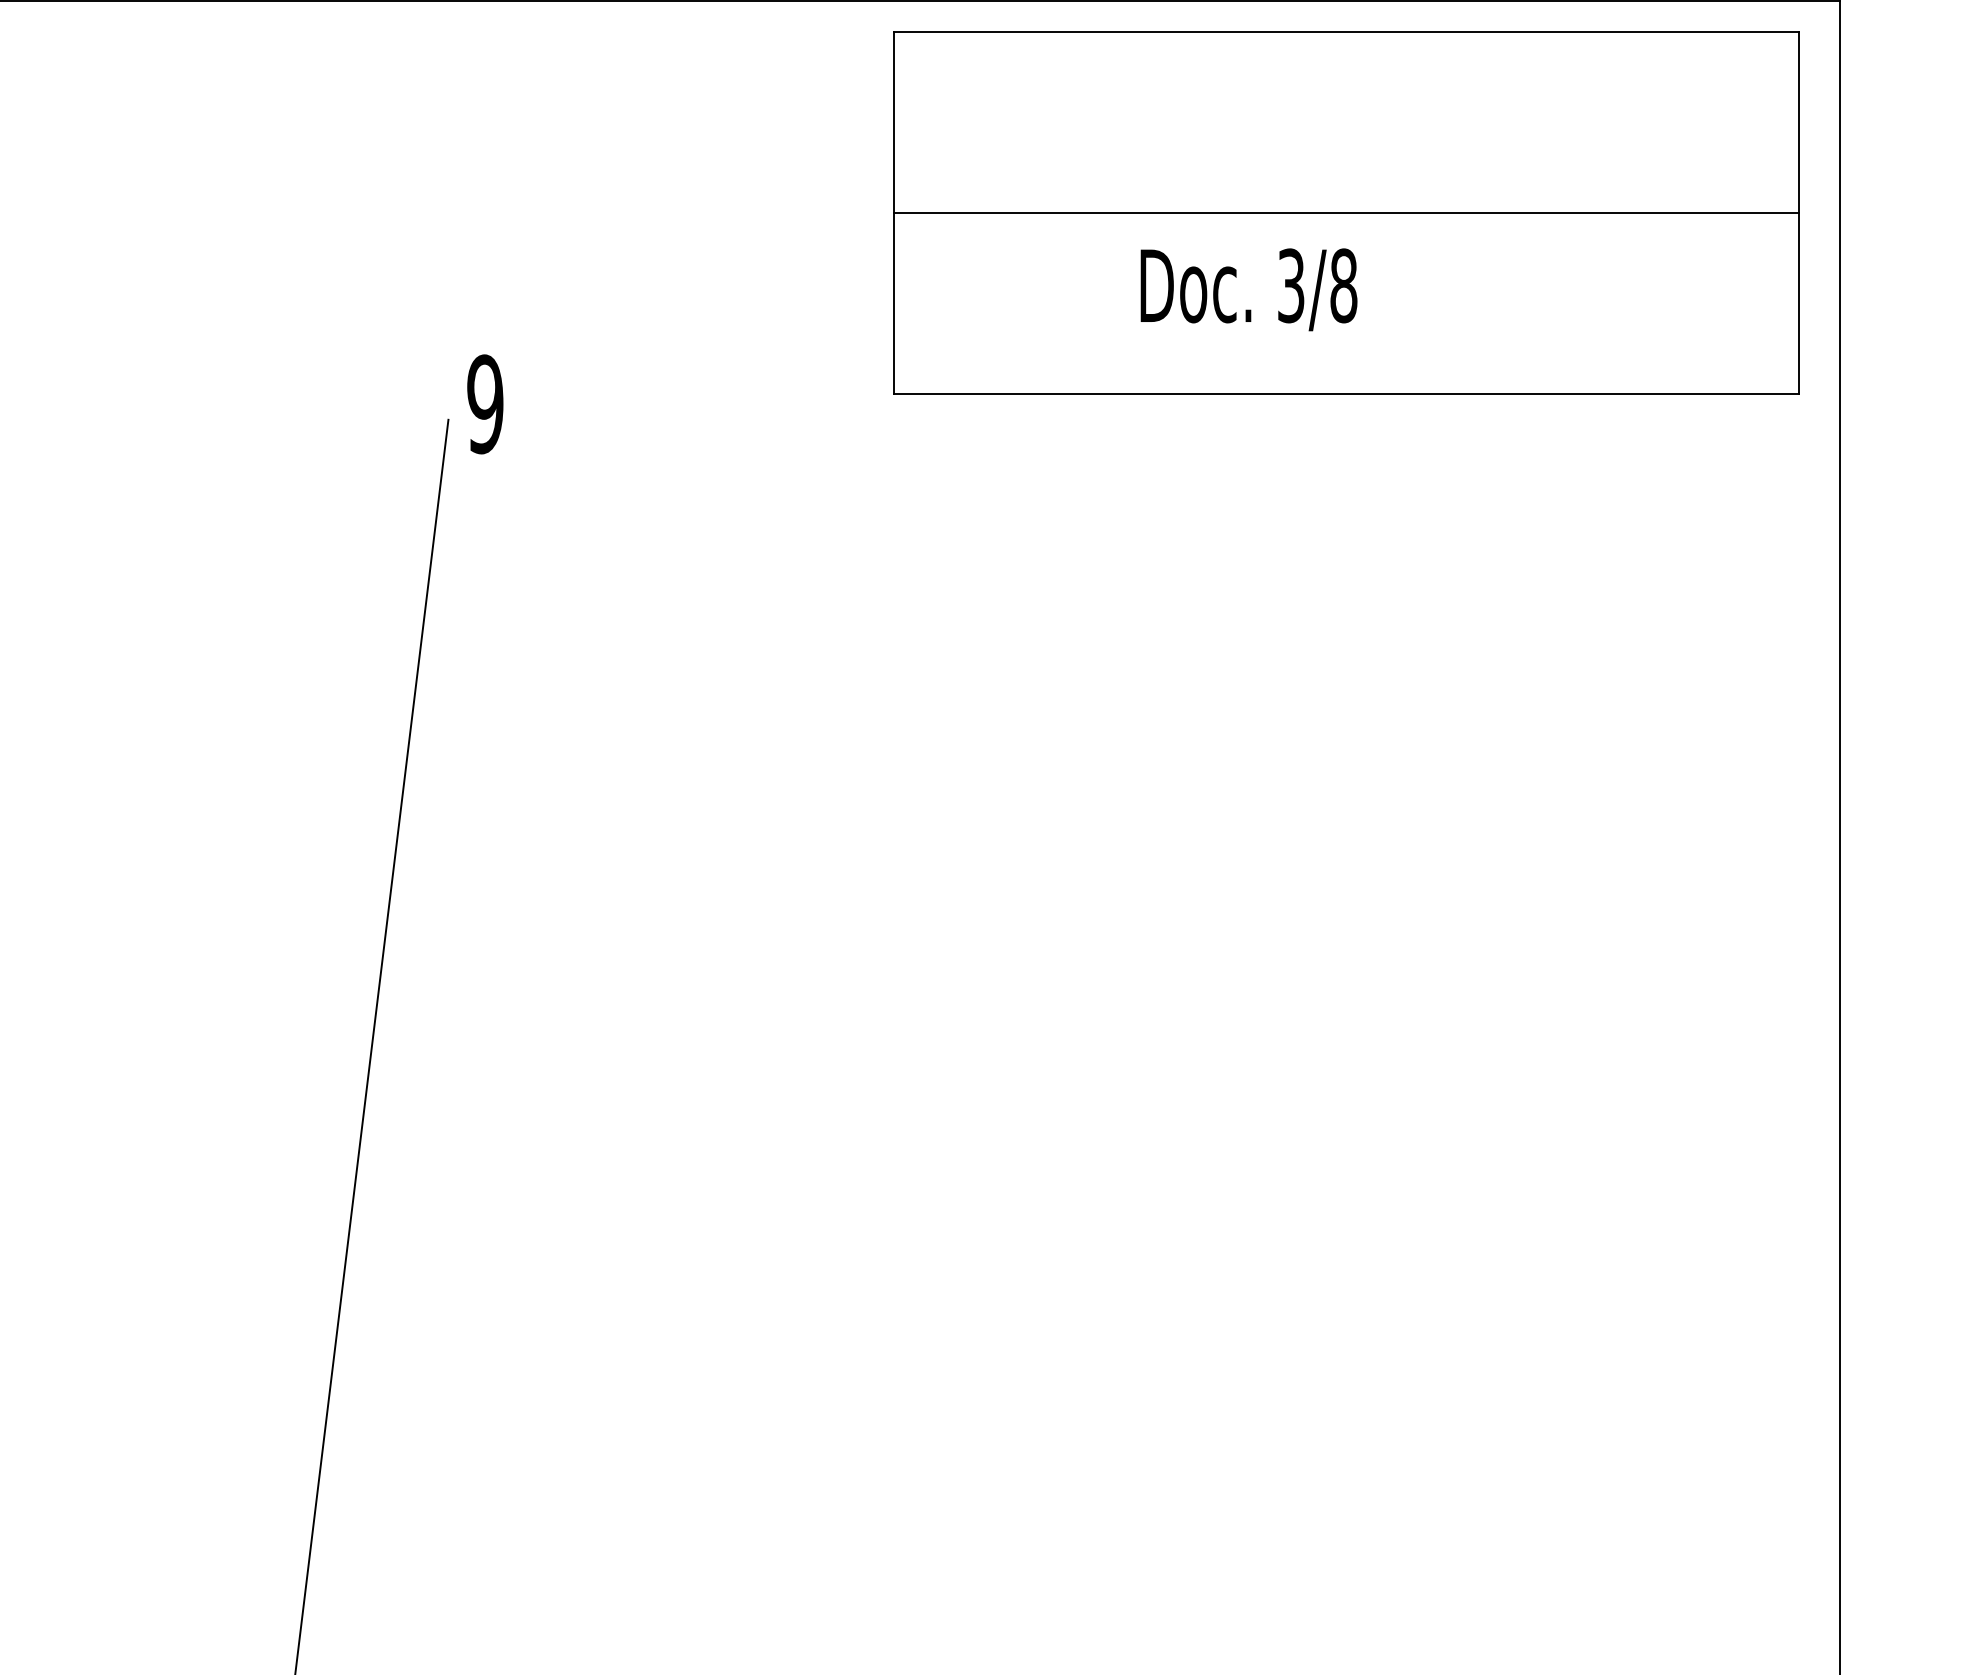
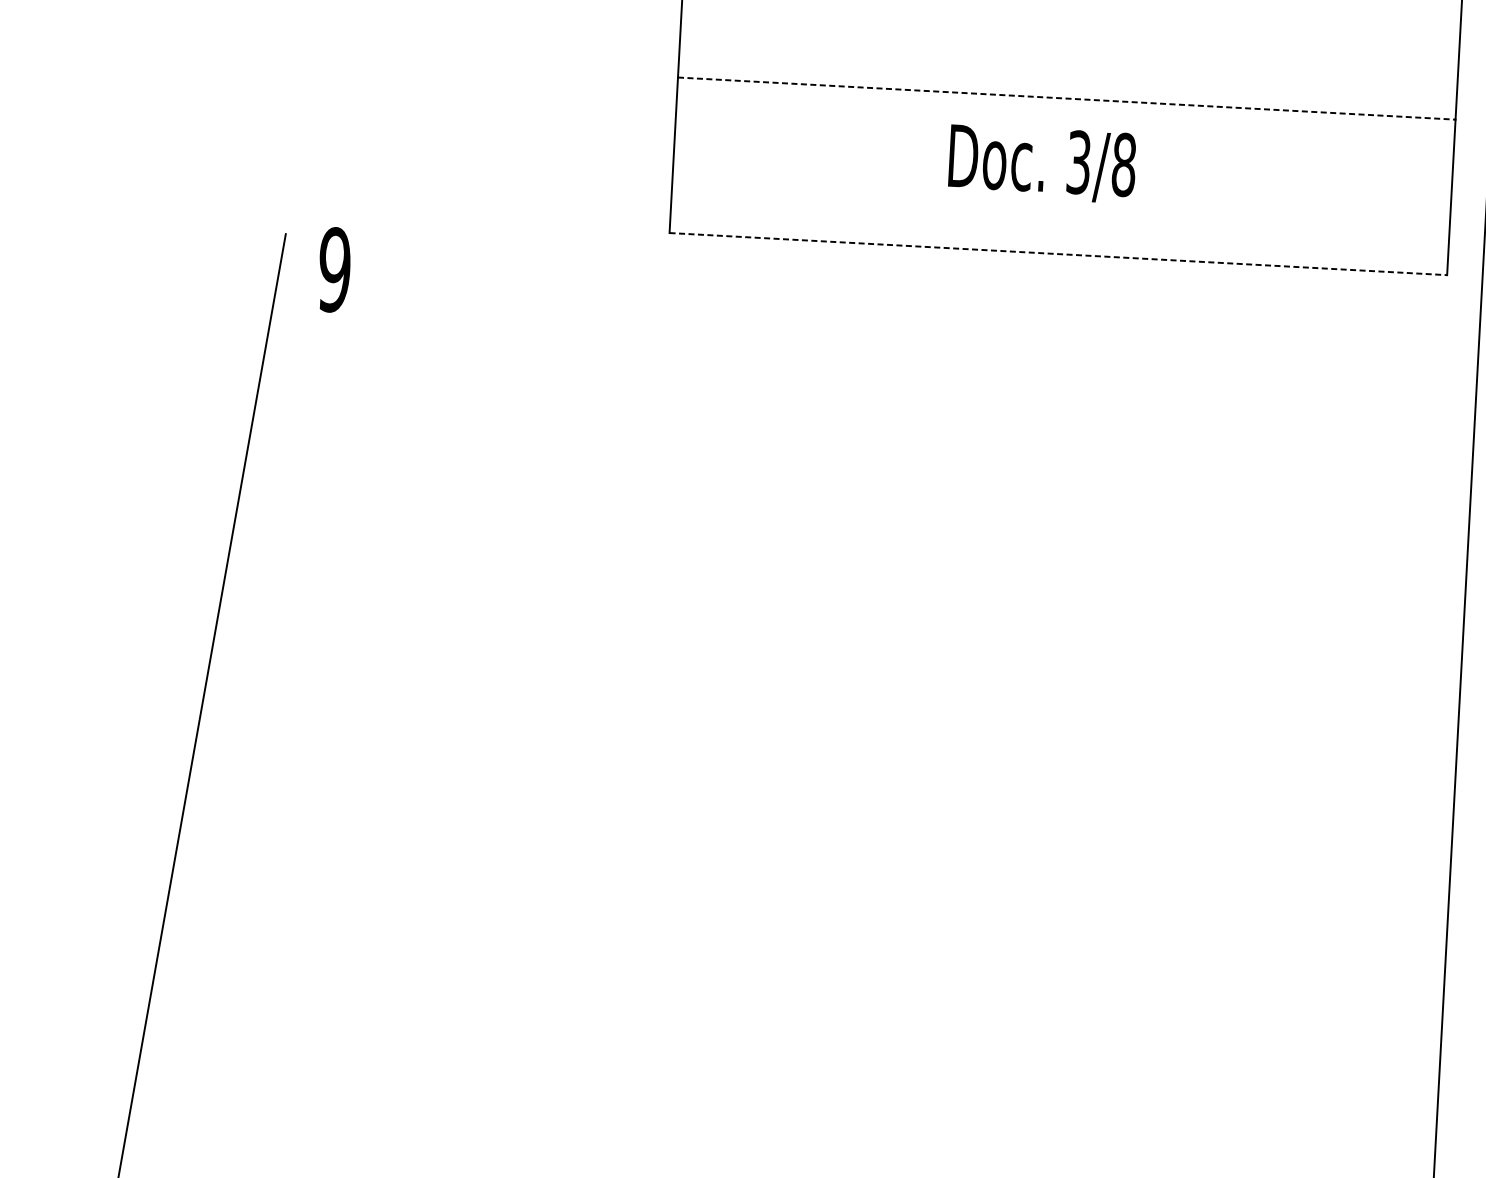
line: (1346, 213) -> (1067, 98), solid -> dashed
text: (1248, 289) -> (1042, 163), moved
line: (1346, 394) -> (1058, 254), solid -> dashed
text: (485, 404) -> (334, 270), moved

